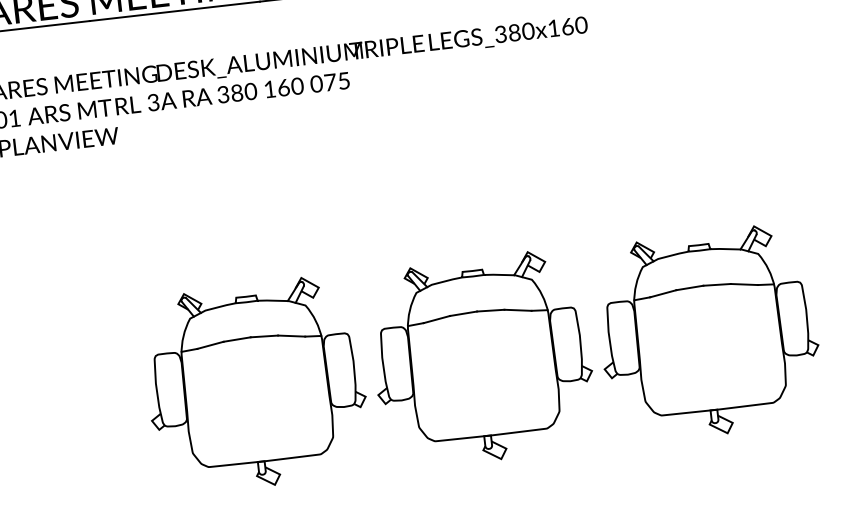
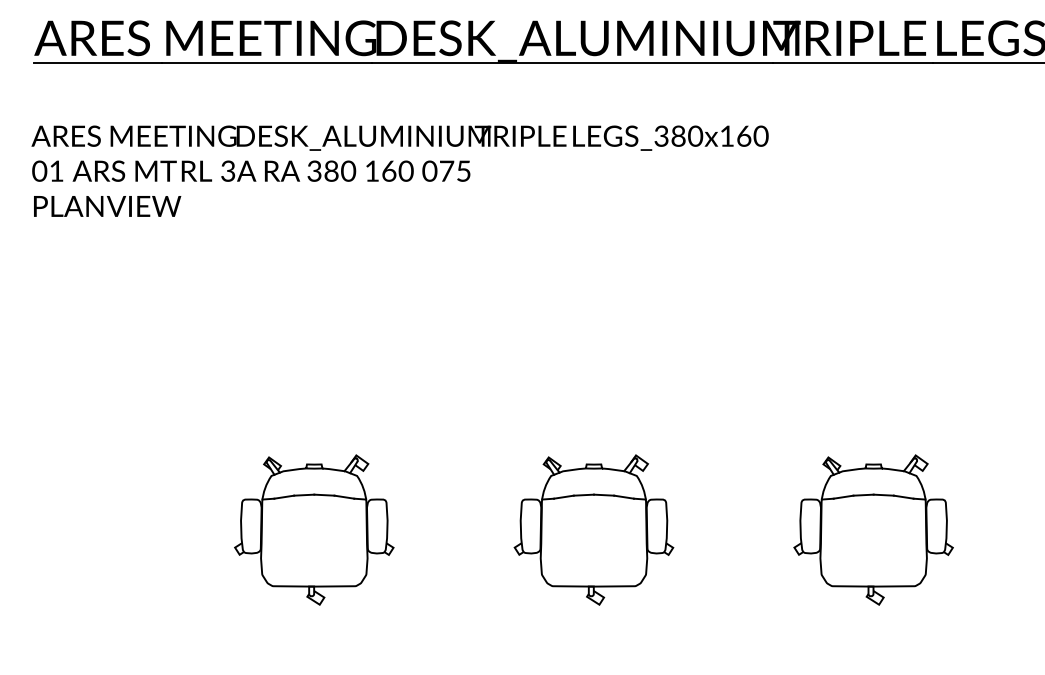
part: (708, 333) -> (873, 529), size x0.6
part: (482, 358) -> (593, 529), size x0.6
part: (256, 384) -> (314, 529), size x0.6

